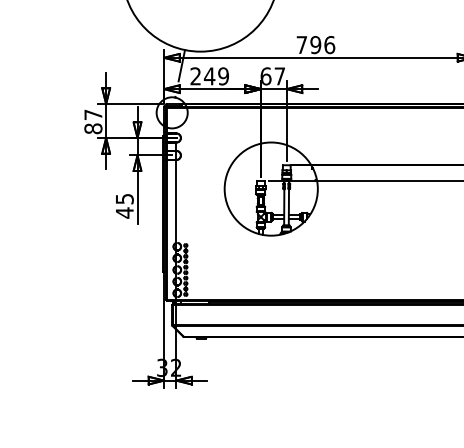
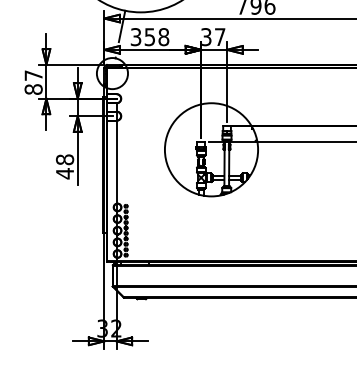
text: (209, 76) -> (149, 37), 249 -> 358
text: (265, 76) -> (205, 37), 67 -> 37
text: (124, 198) -> (64, 159), 45 -> 48

